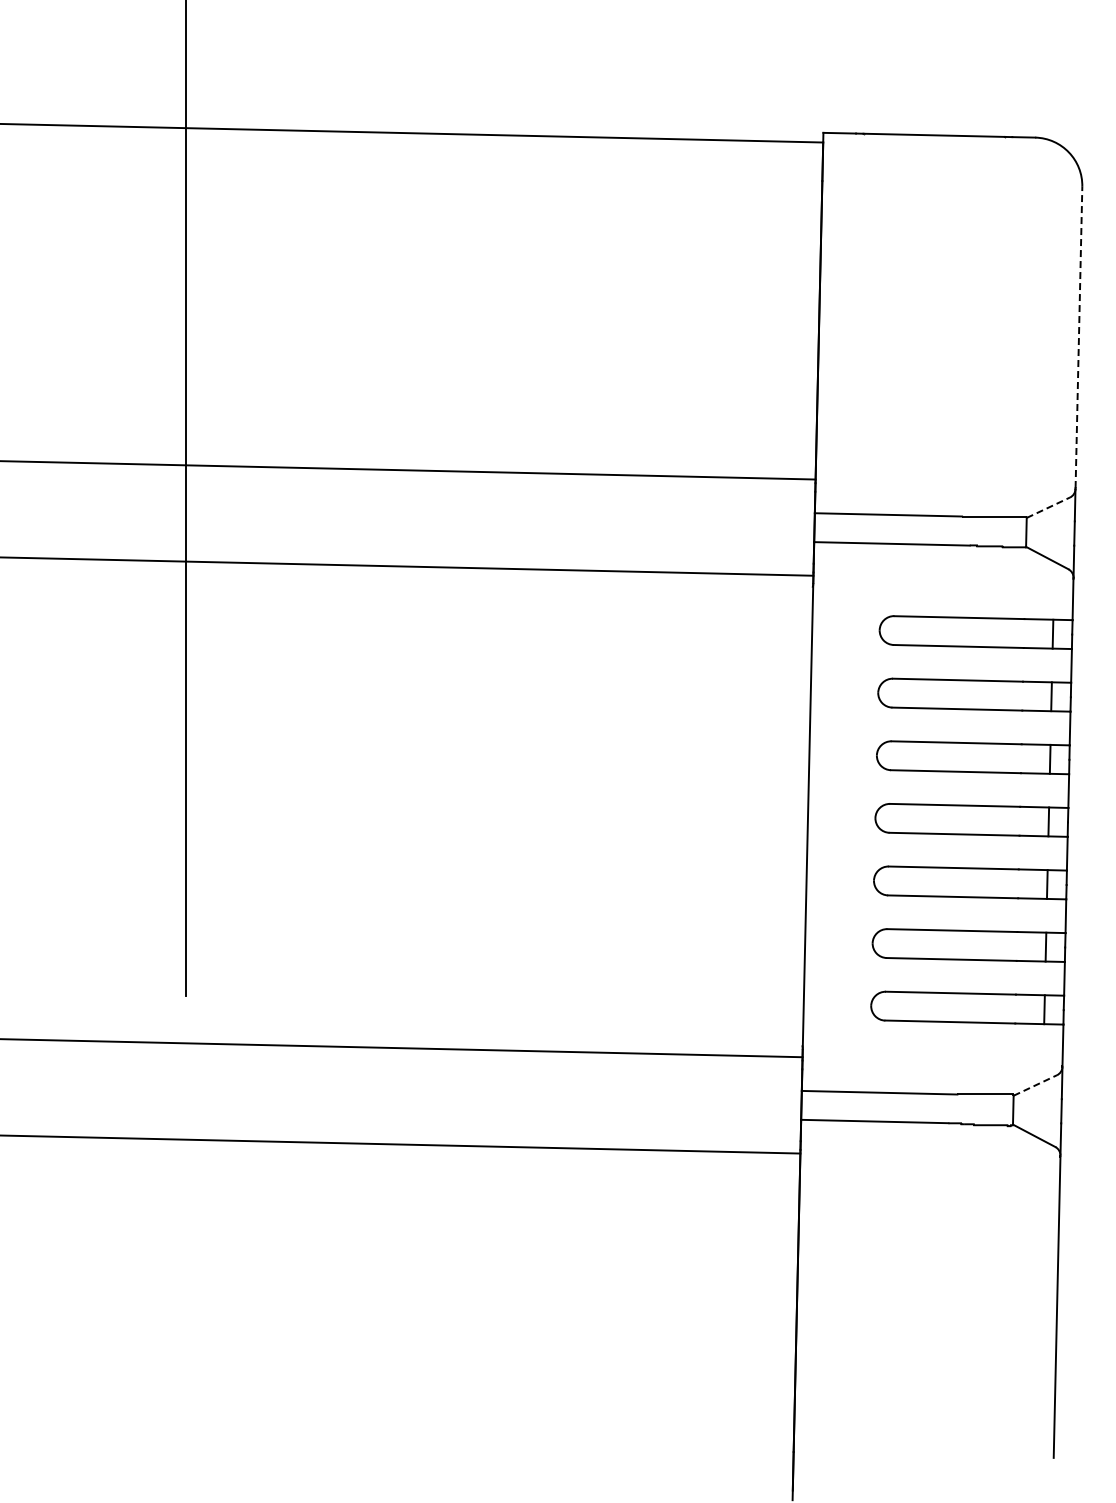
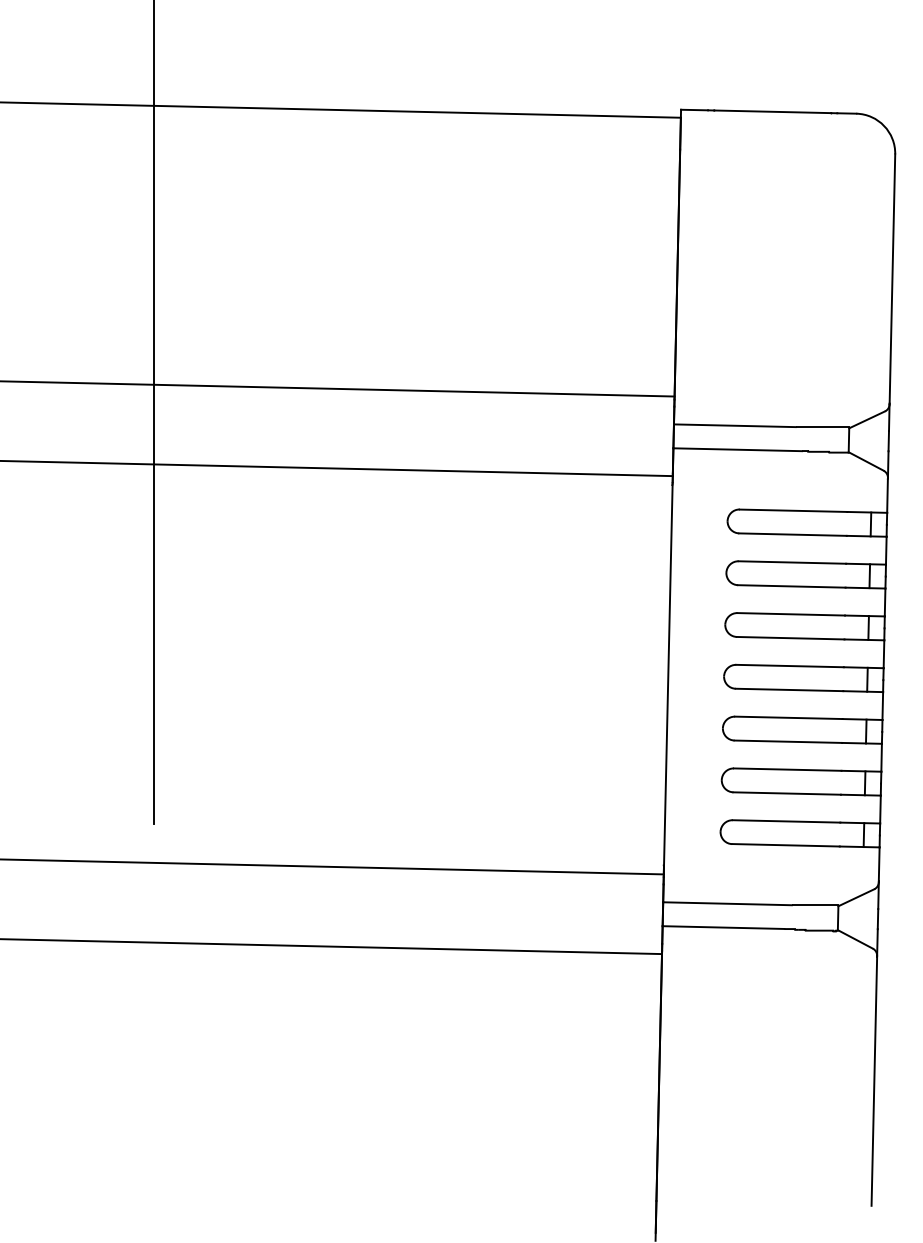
line: (1078, 337) -> (892, 279), dashed -> solid
line: (1048, 507) -> (867, 419), dashed -> solid
line: (1035, 1085) -> (856, 897), dashed -> solid

